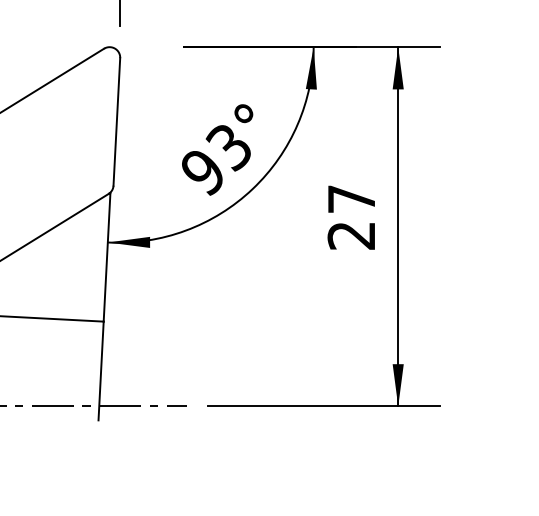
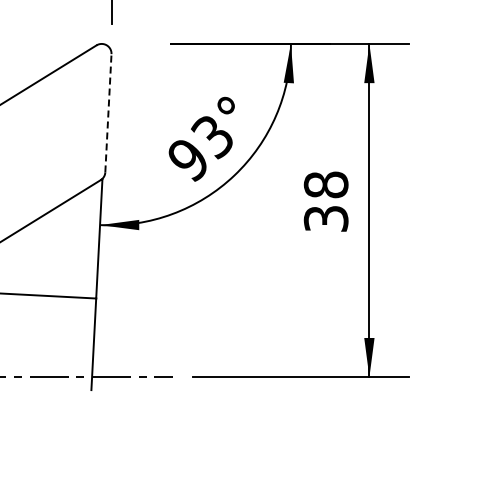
line: (116, 121) -> (108, 112), solid -> dashed
text: (350, 217) -> (325, 201), 27 -> 38

